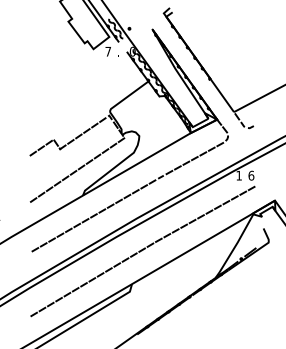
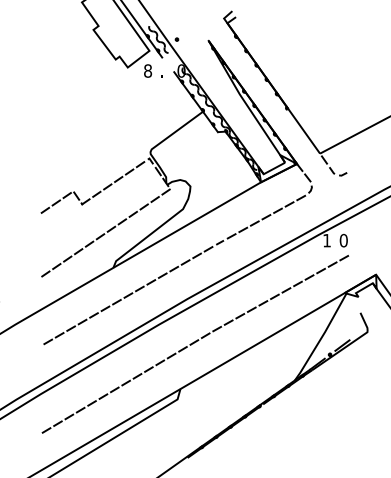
text: (108, 51) -> (148, 70), 7 -> 8
text: (251, 175) -> (343, 240), 6 -> 0

